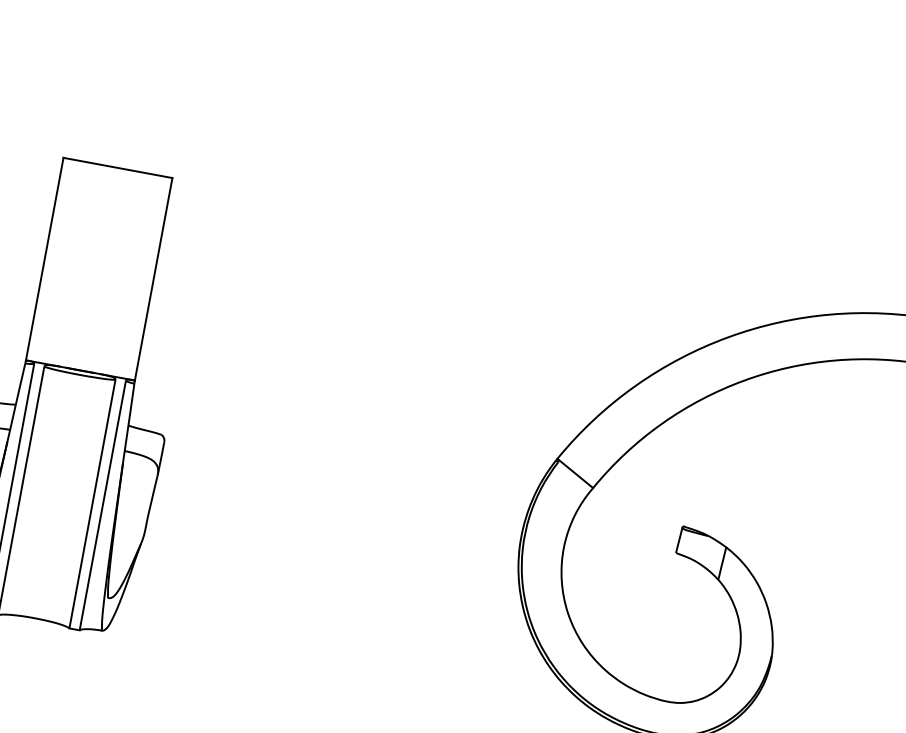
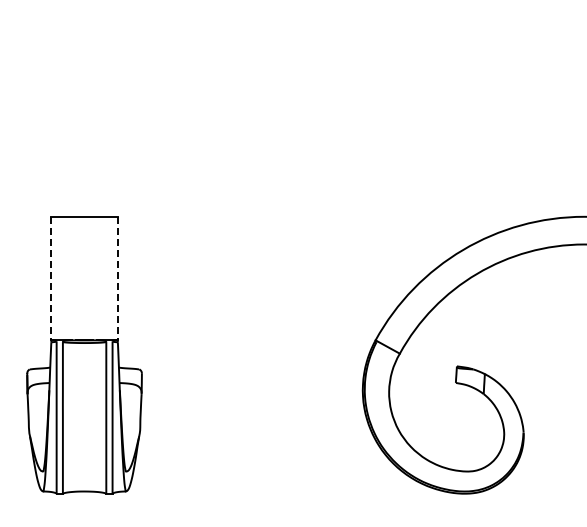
line: (44, 259) -> (51, 278), solid -> dashed
line: (153, 279) -> (117, 278), solid -> dashed

